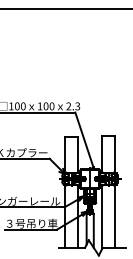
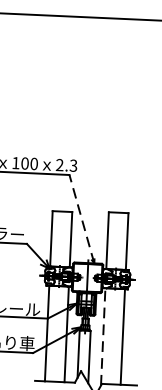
line: (84, 140) -> (81, 218), solid -> dashed
line: (102, 217) -> (103, 337), solid -> dashed

